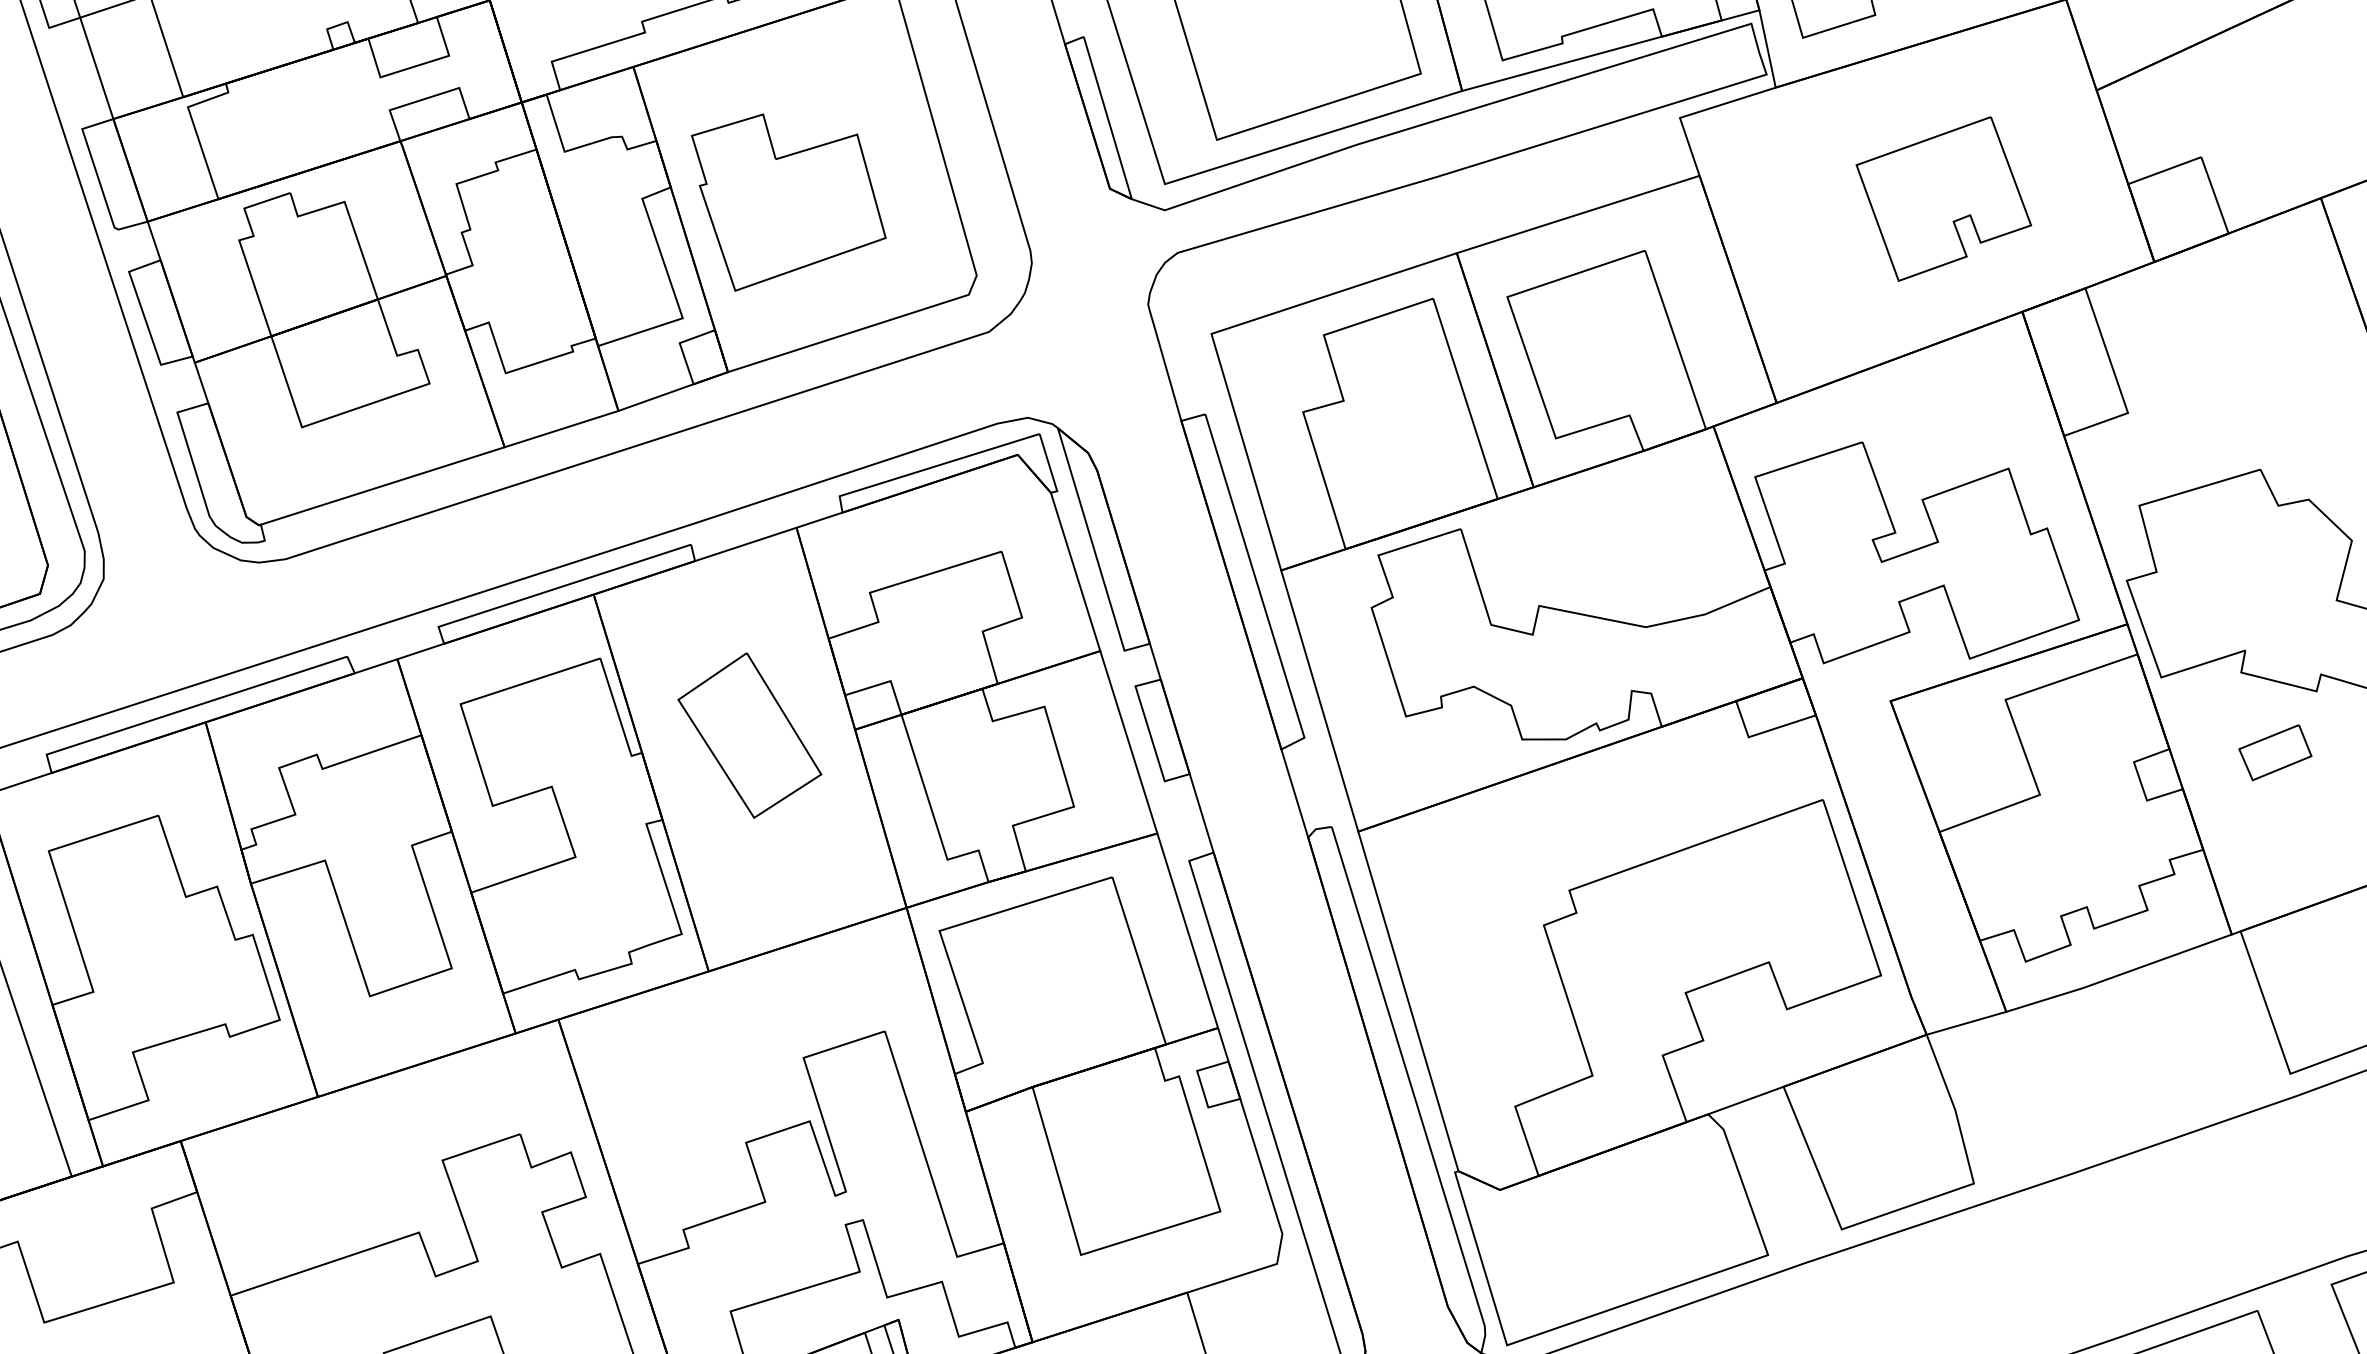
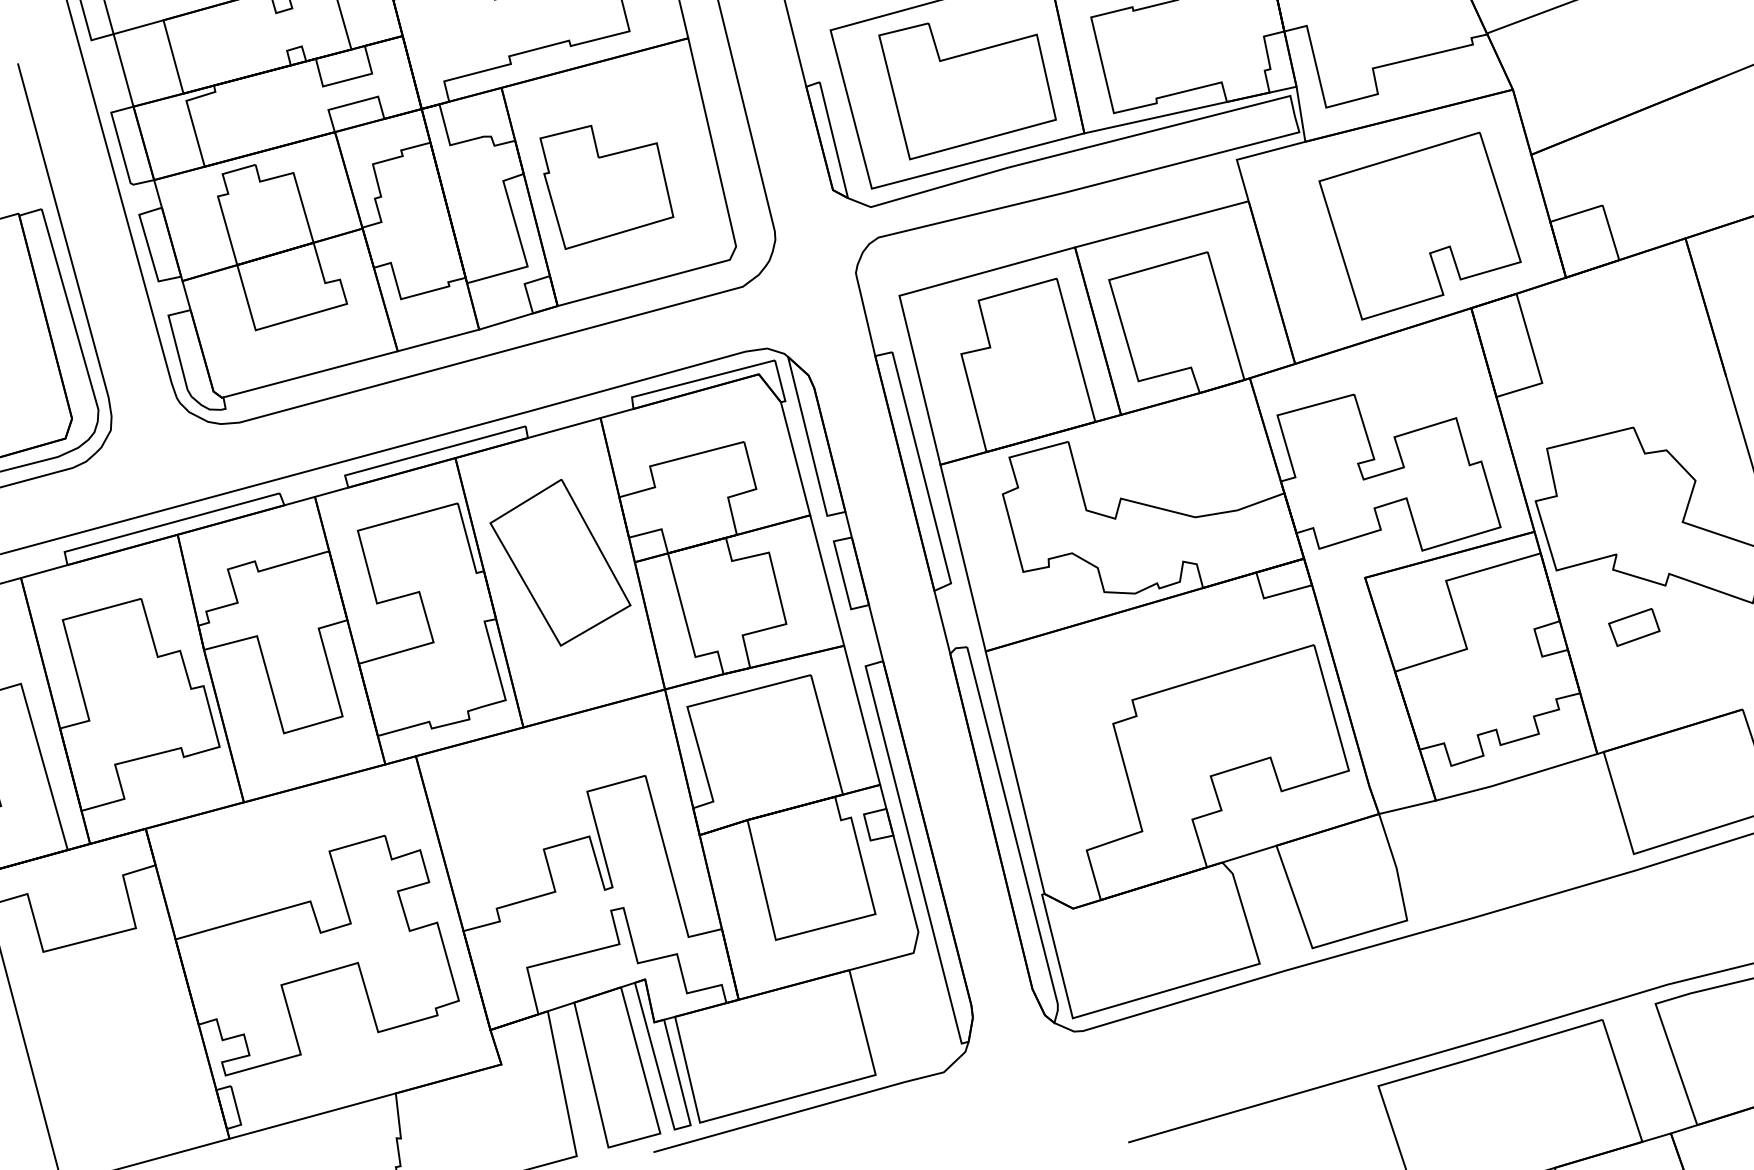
part: (1943, 198) -> (1419, 225), size x1.67
part: (749, 735) -> (560, 562), size x1.43

